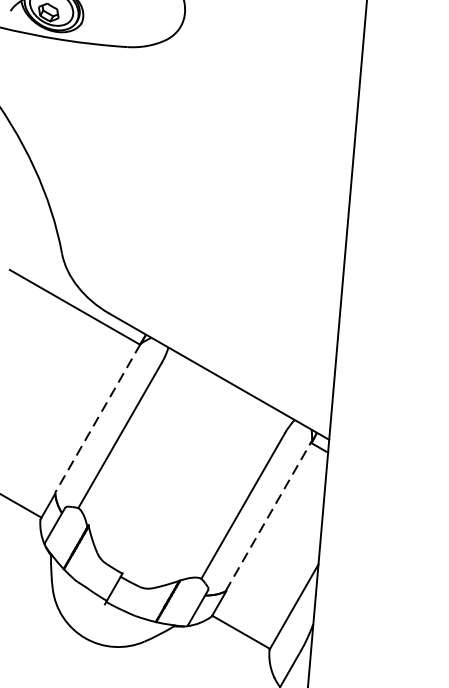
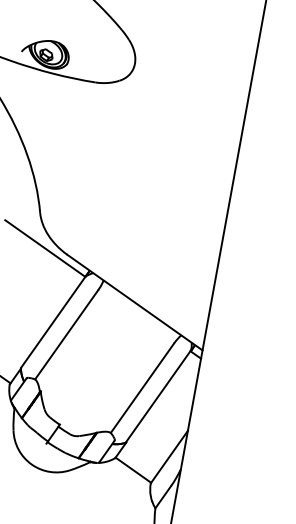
line: (98, 418) -> (53, 322), dashed -> solid
line: (268, 516) -> (158, 396), dashed -> solid

